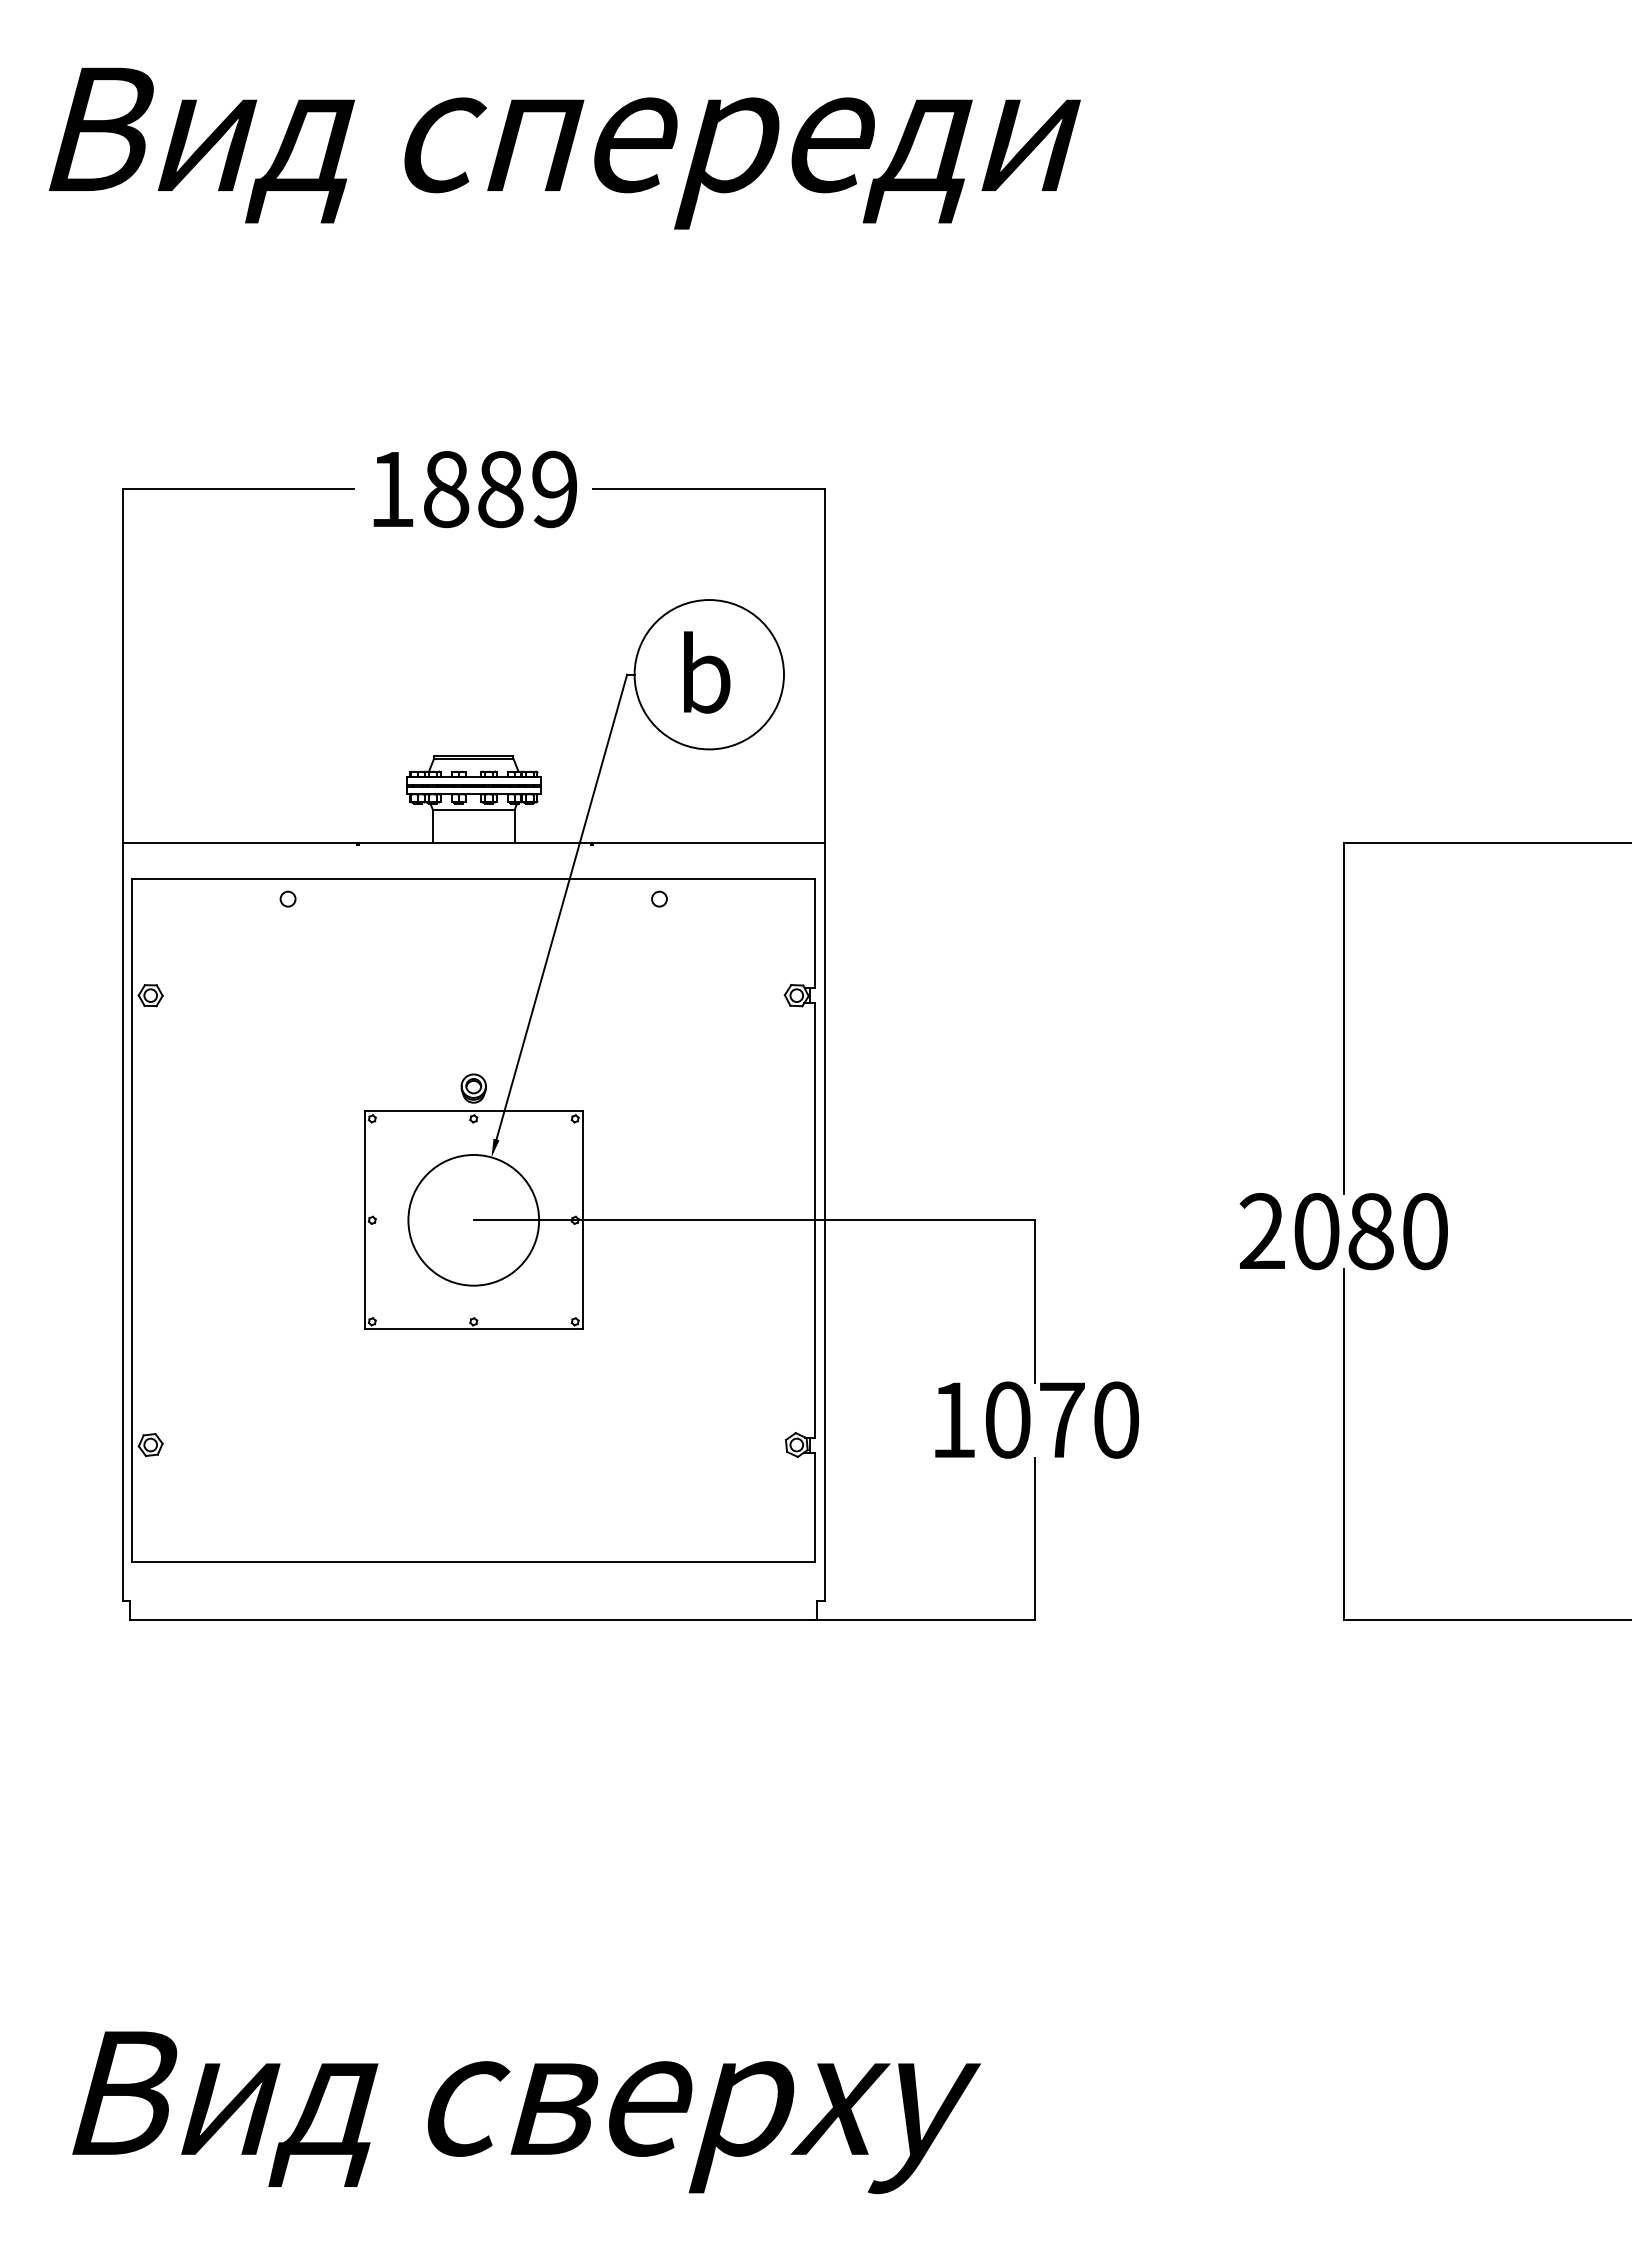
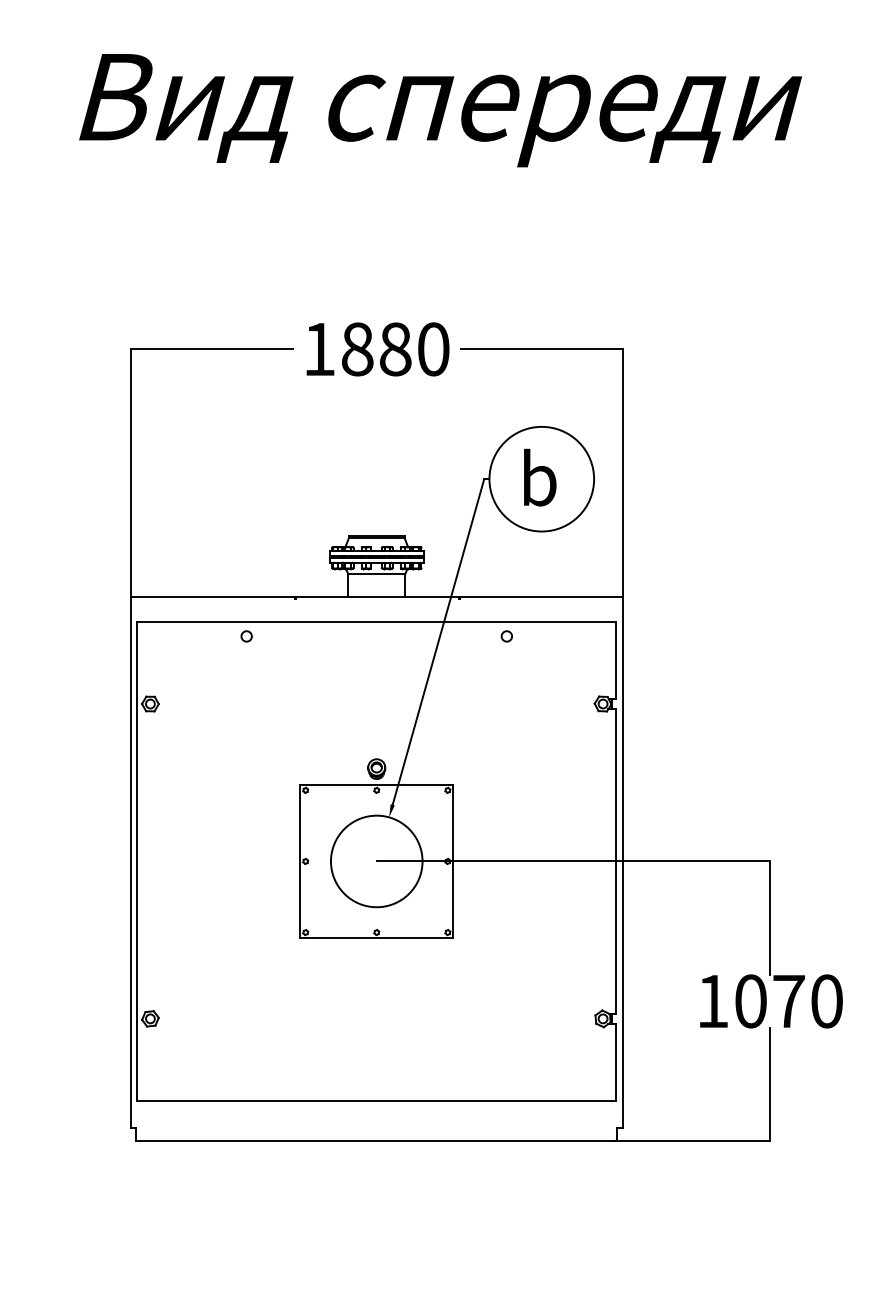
text: (554, 489) -> (433, 349), 1889 -> 1880

